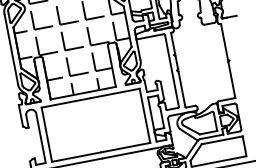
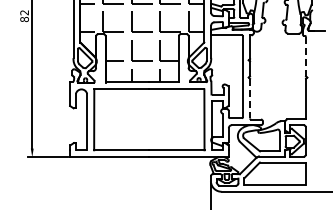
line: (224, 41) -> (306, 56), solid -> dashed
line: (182, 88) -> (250, 98), solid -> dashed

